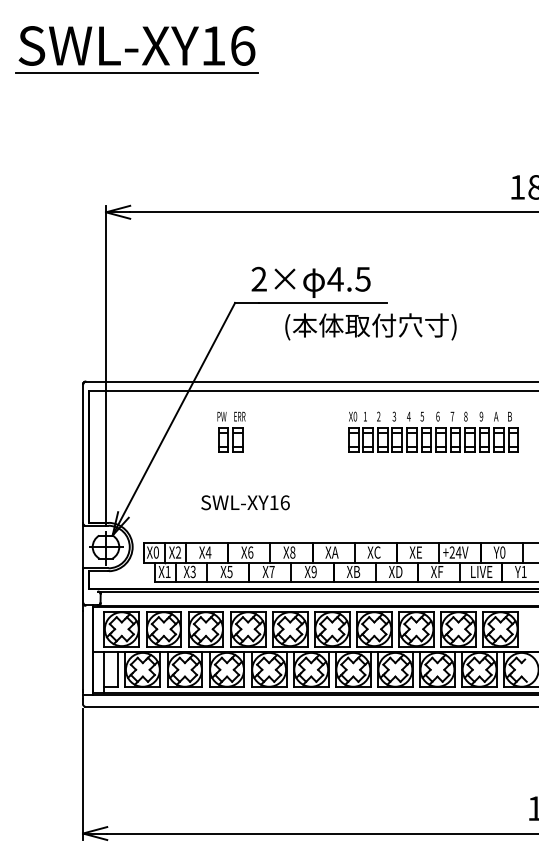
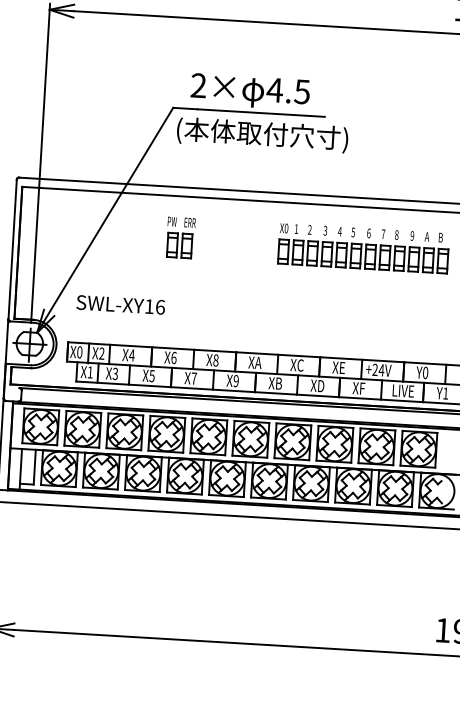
text: (370, 326) -> (262, 134), moved
part: (231, 431) -> (180, 237), moved
text: (245, 502) -> (120, 304), moved

